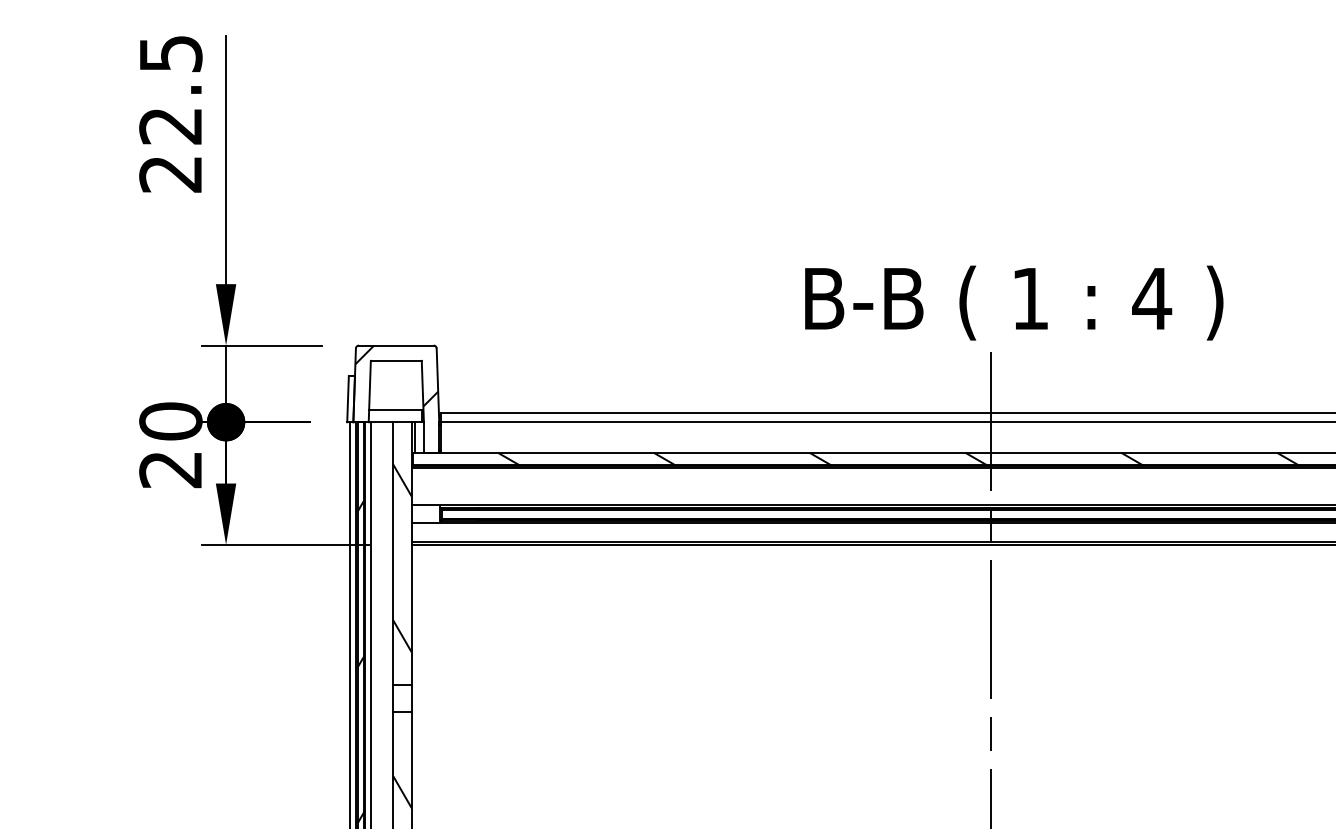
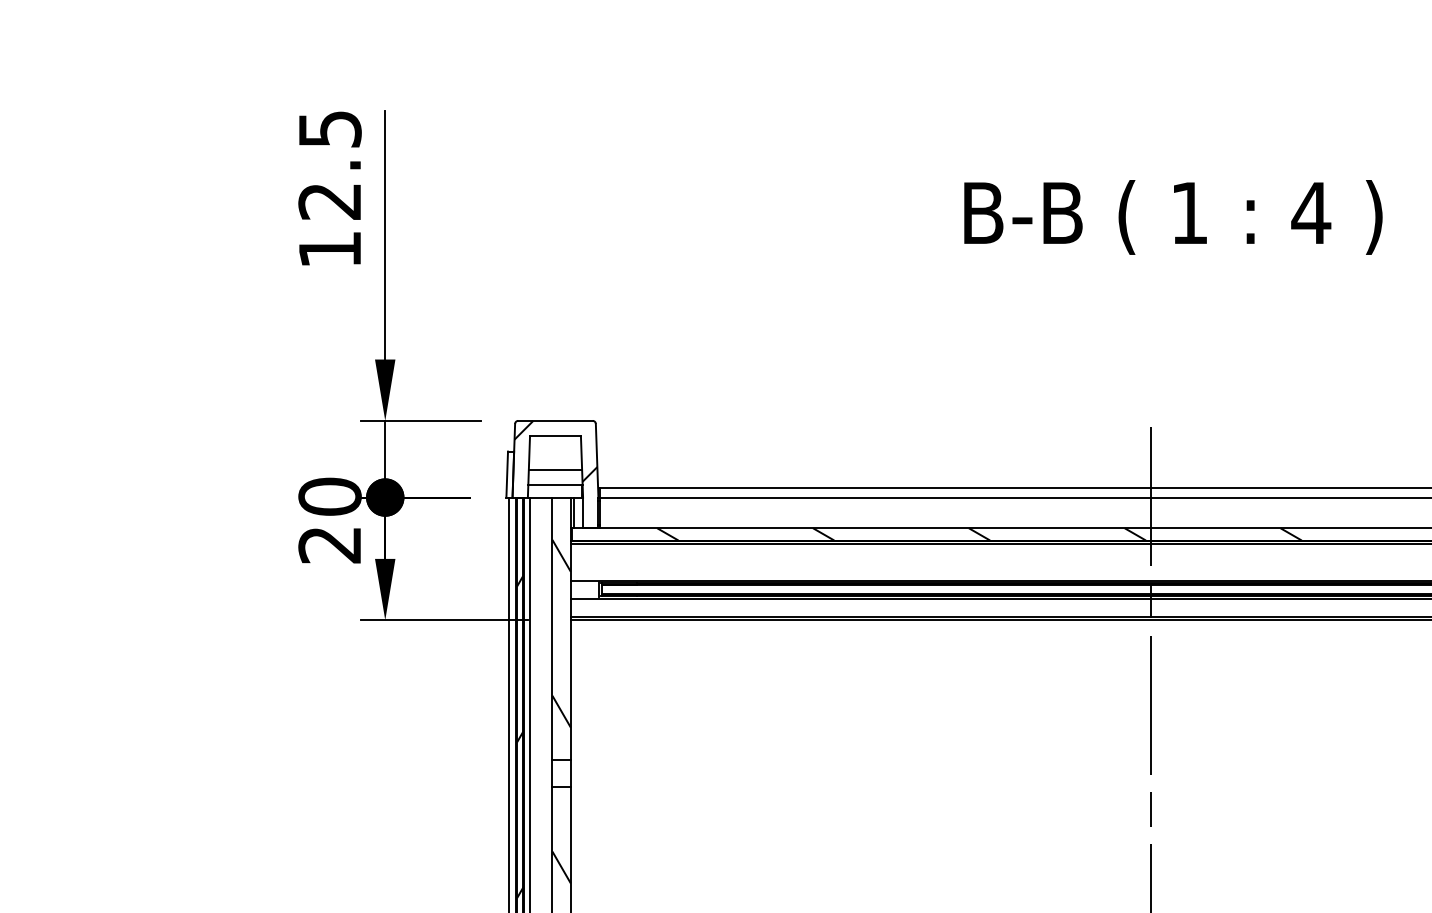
text: (170, 175) -> (329, 250), 22.5 -> 12.5
text: (1014, 303) -> (1173, 217), moved
line: (396, 394) -> (555, 469), added

